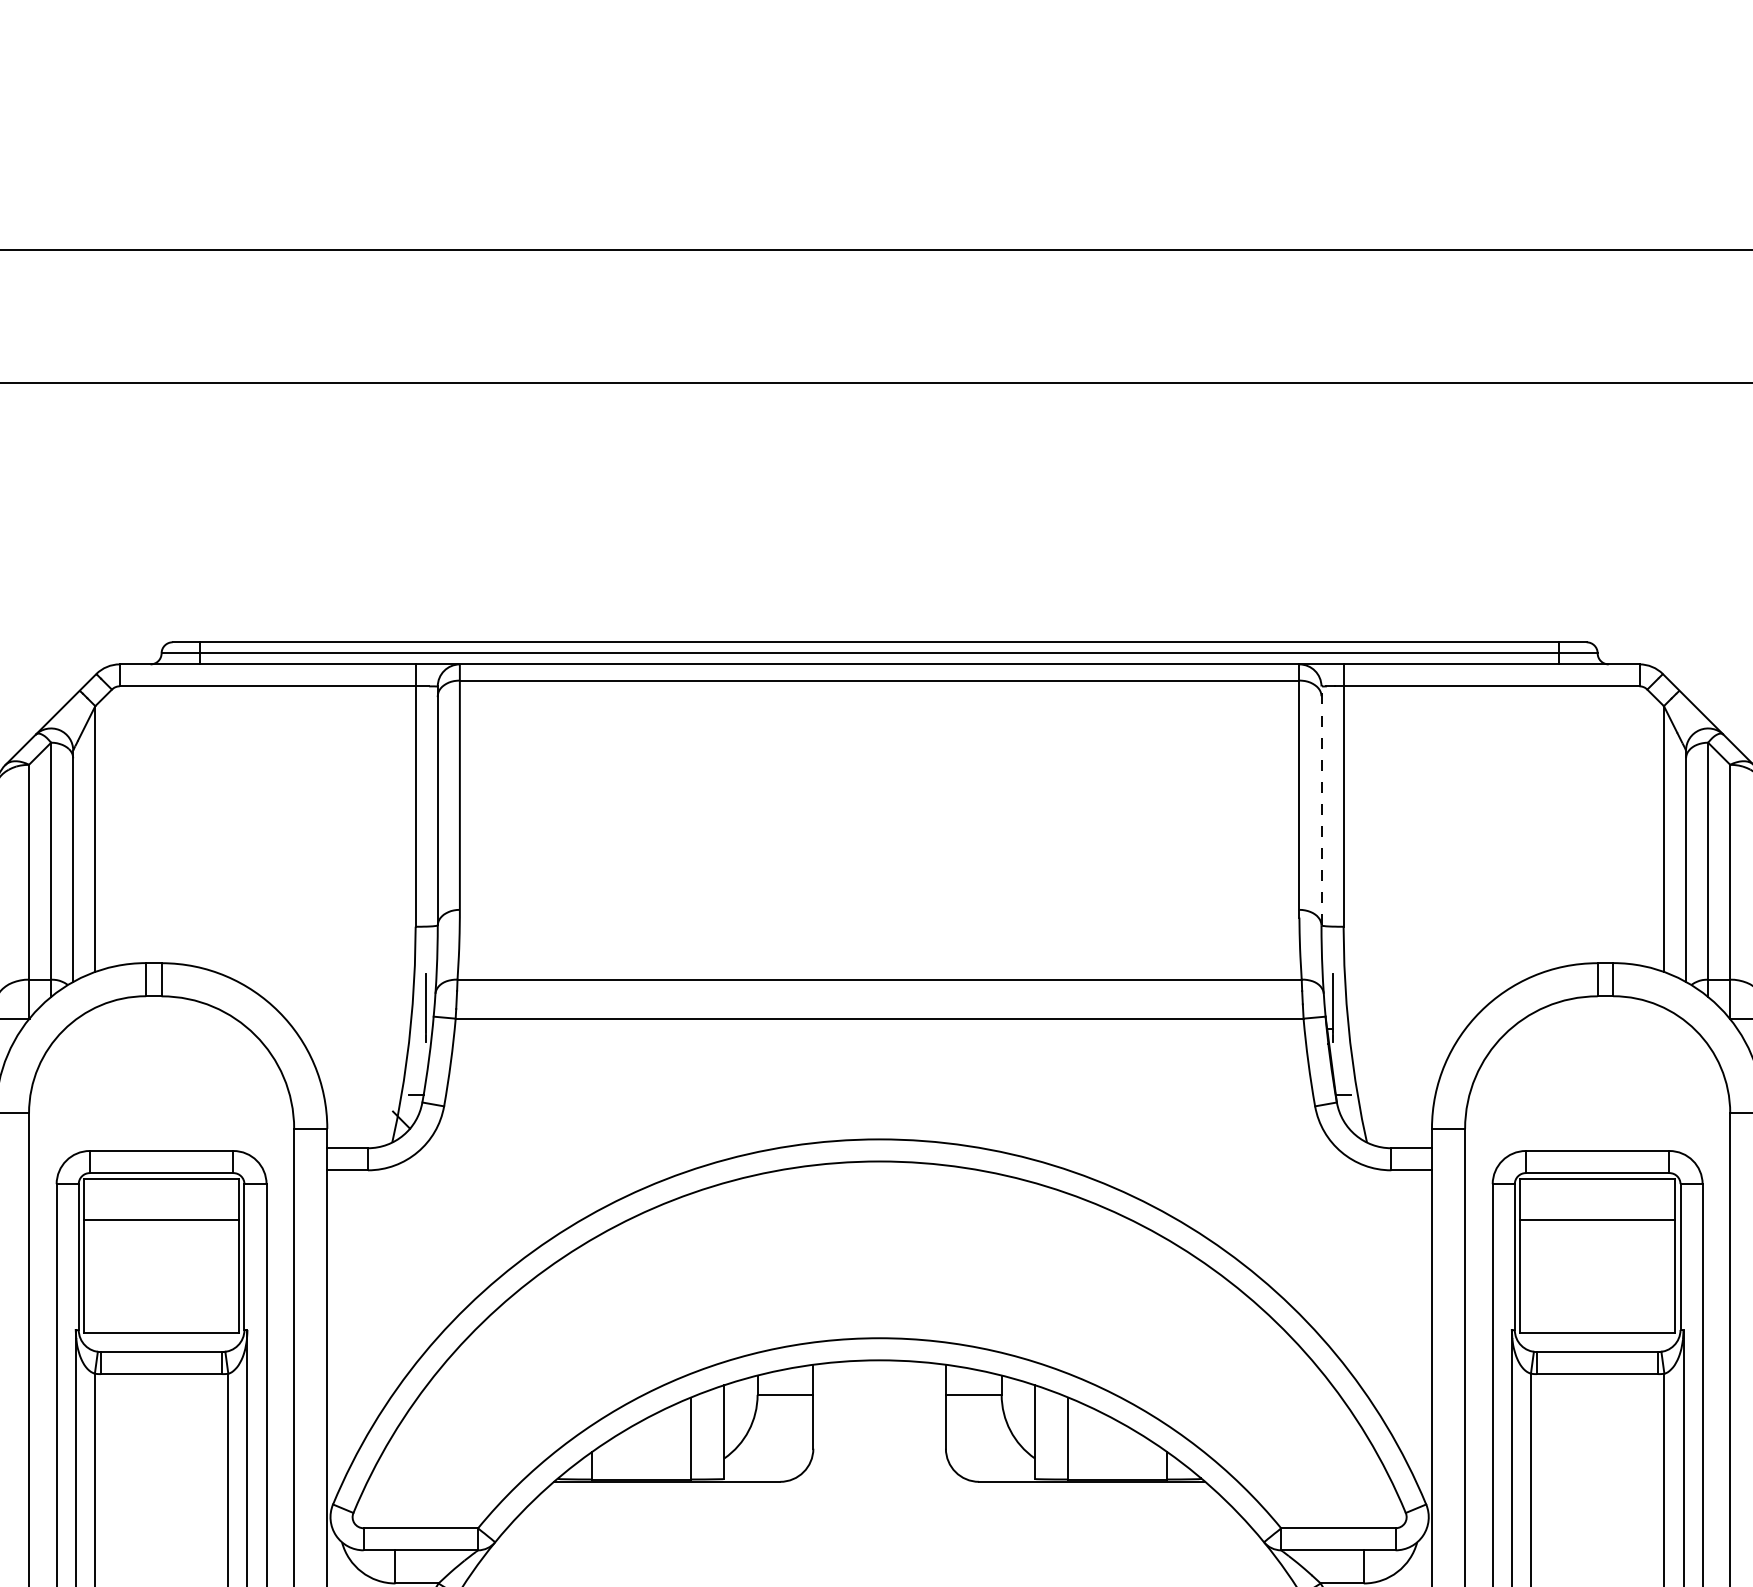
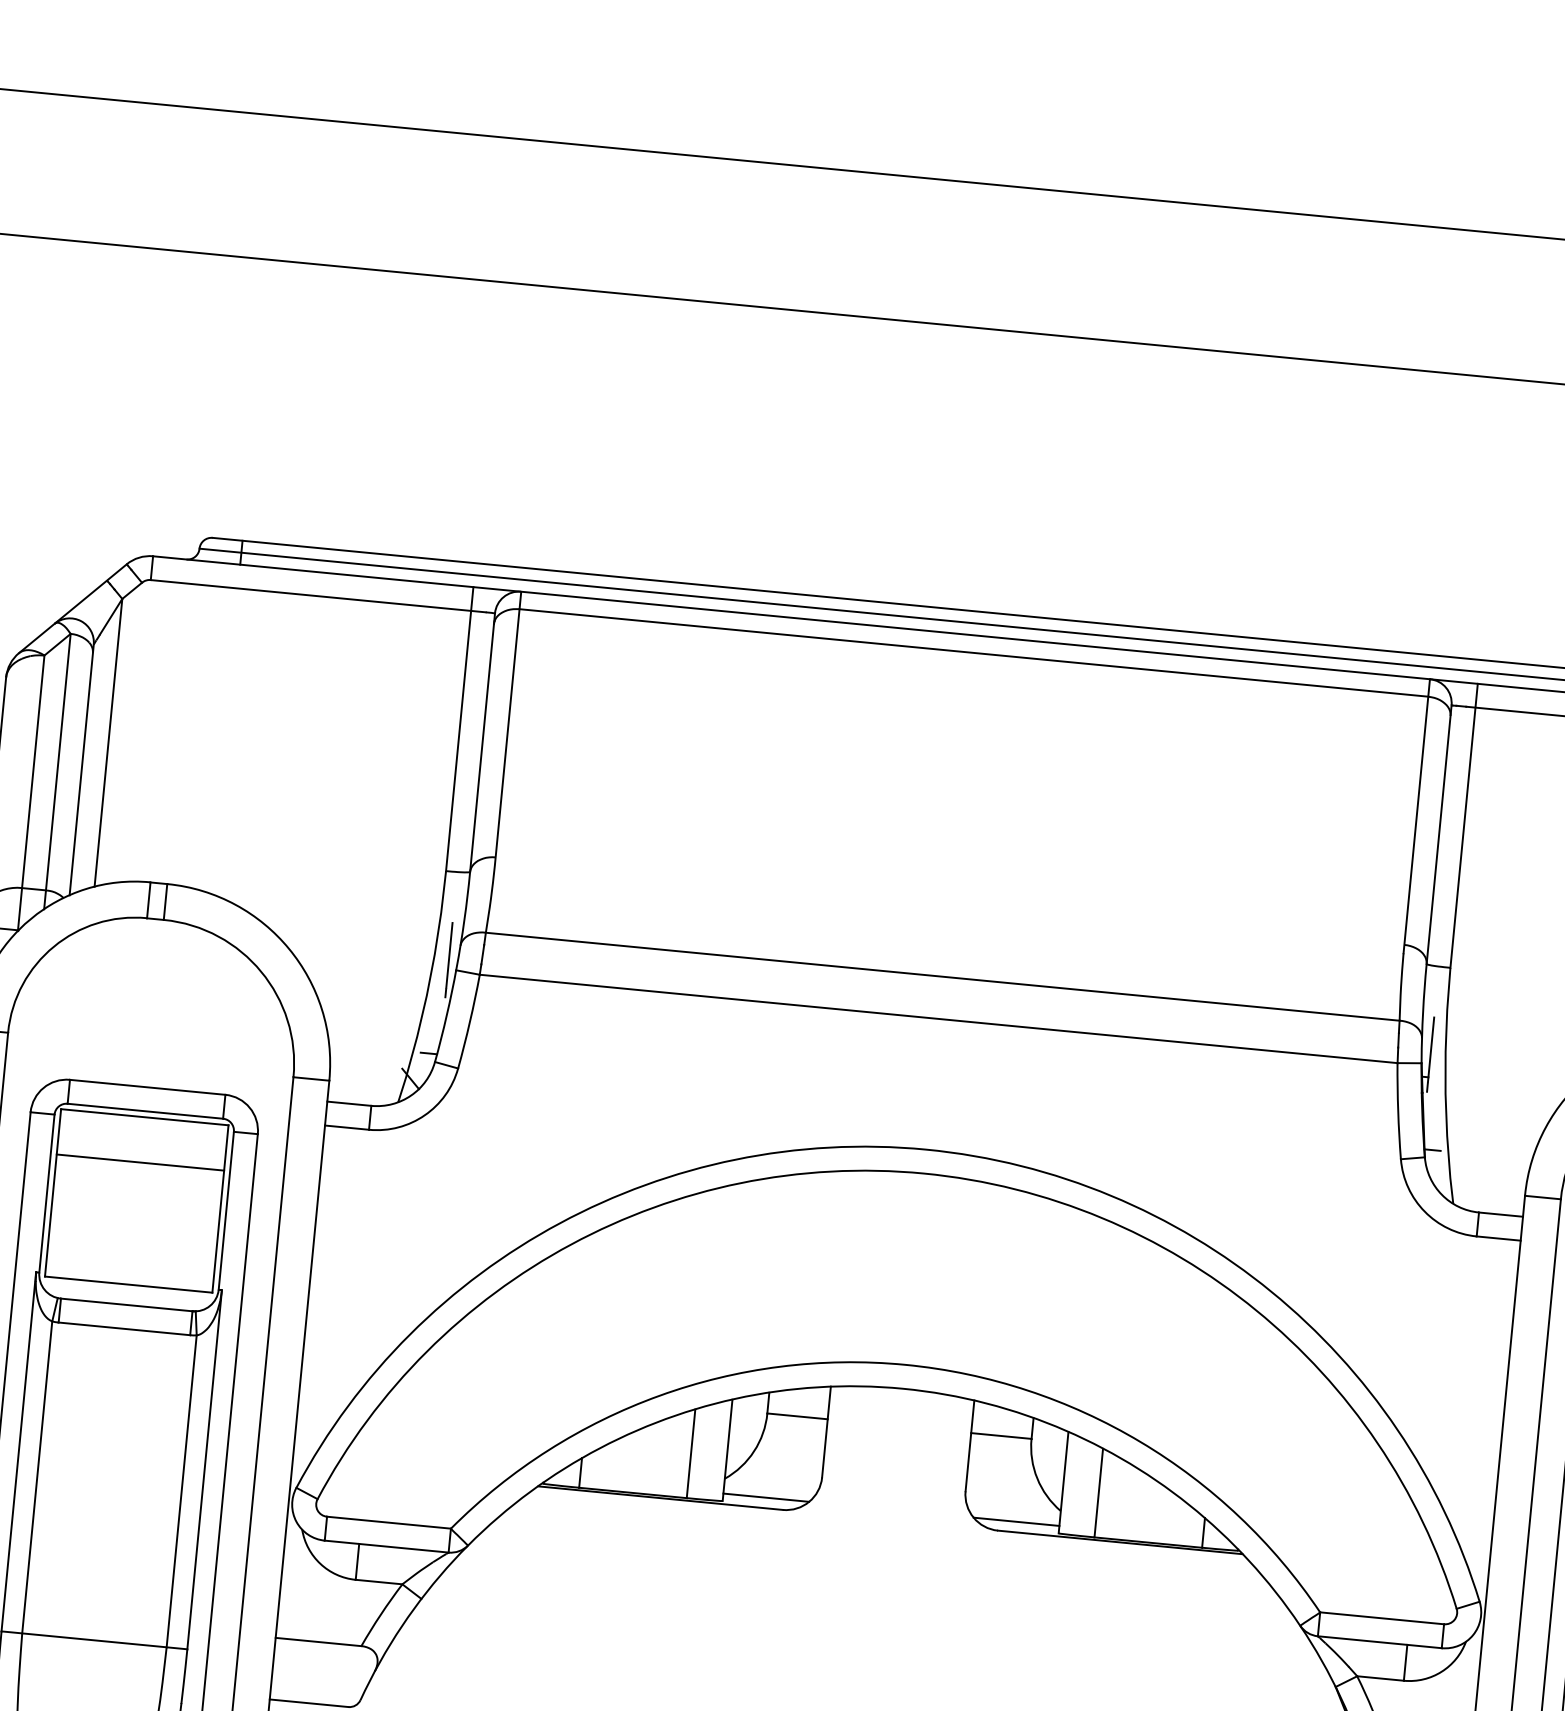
line: (1321, 805) -> (1439, 834), dashed -> solid
line: (763, 1472) -> (765, 1498), added
line: (994, 1472) -> (1015, 1522), added

